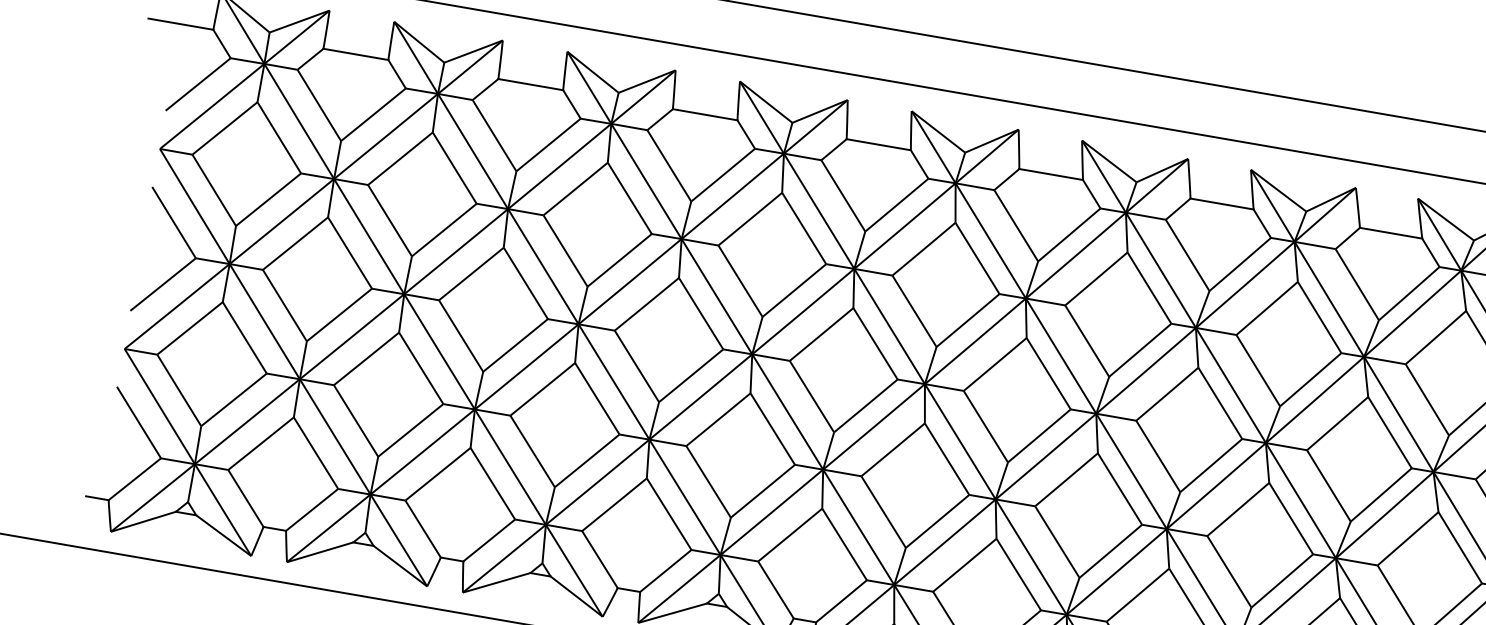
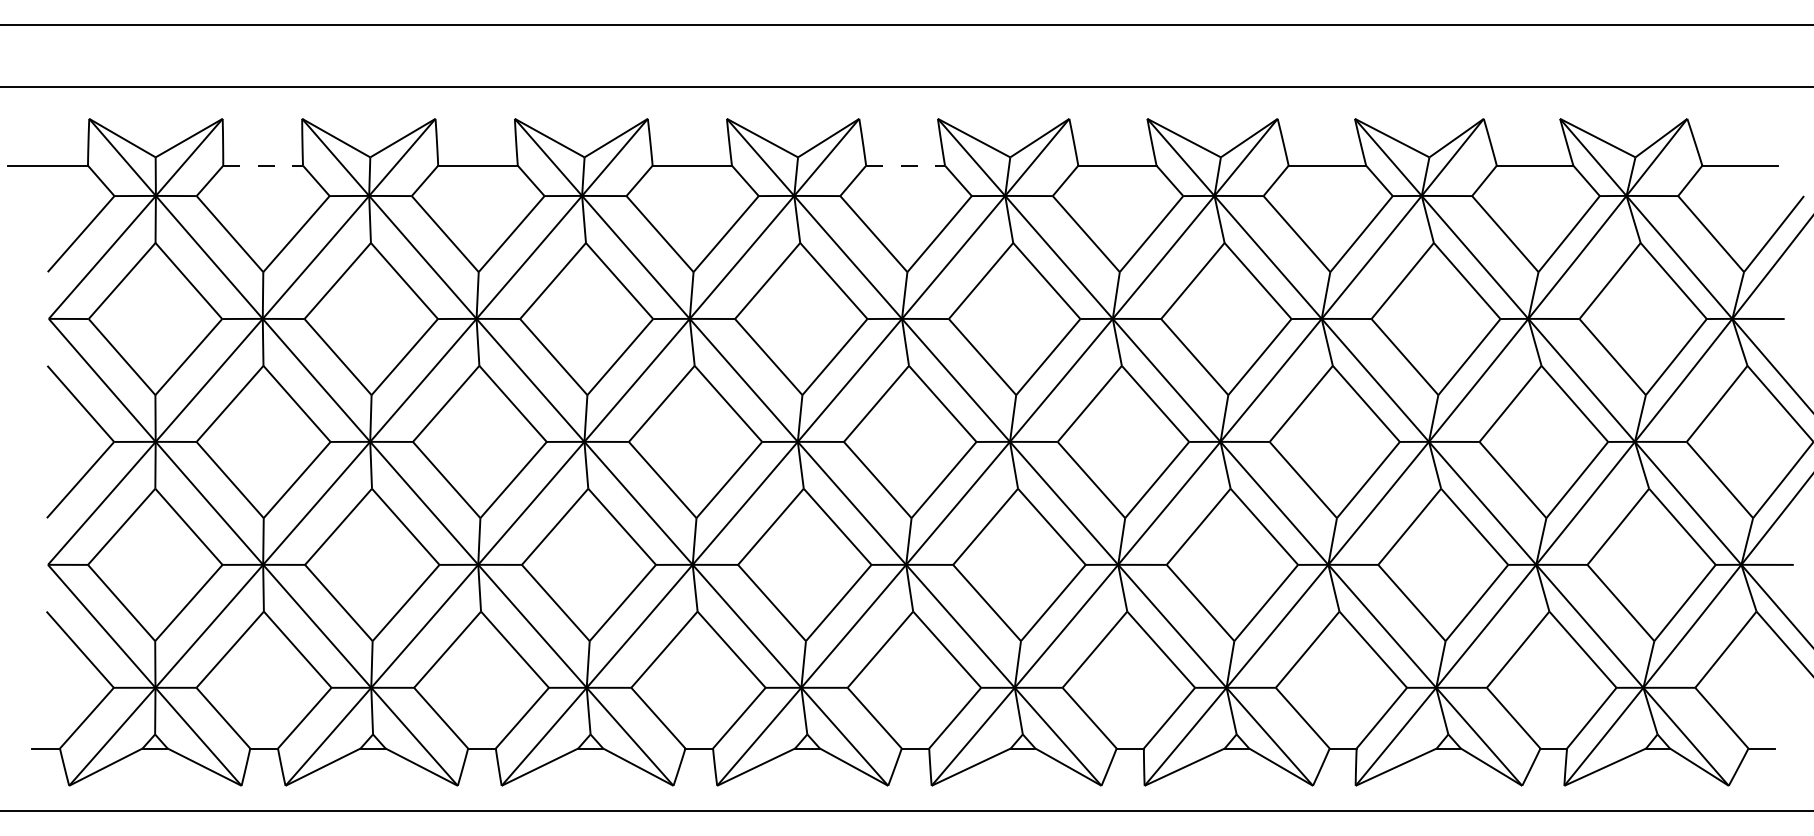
line: (356, 54) -> (263, 165), solid -> dashed
line: (879, 144) -> (906, 165), solid -> dashed

